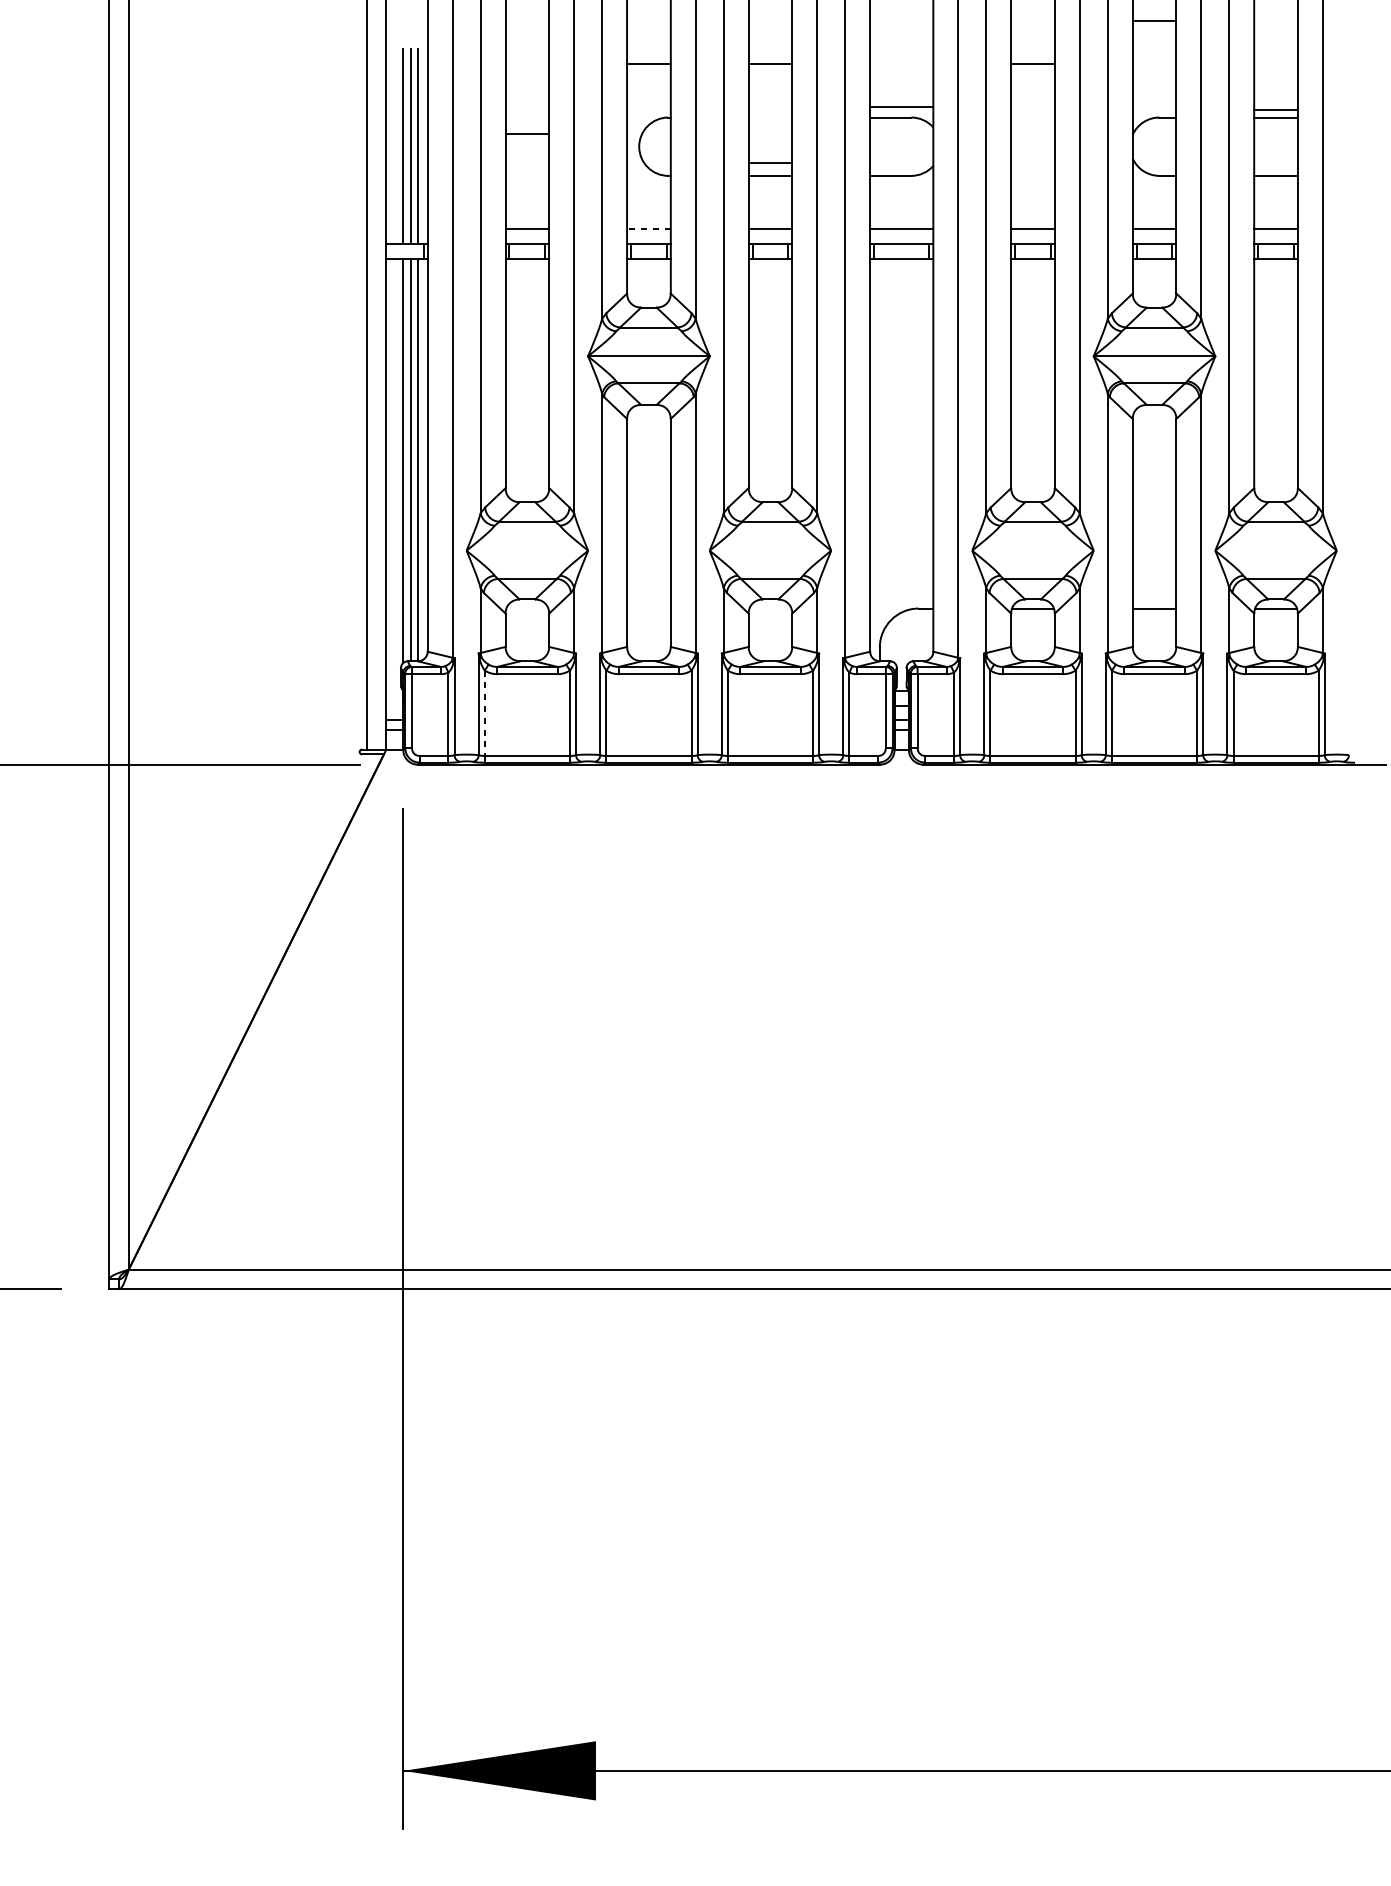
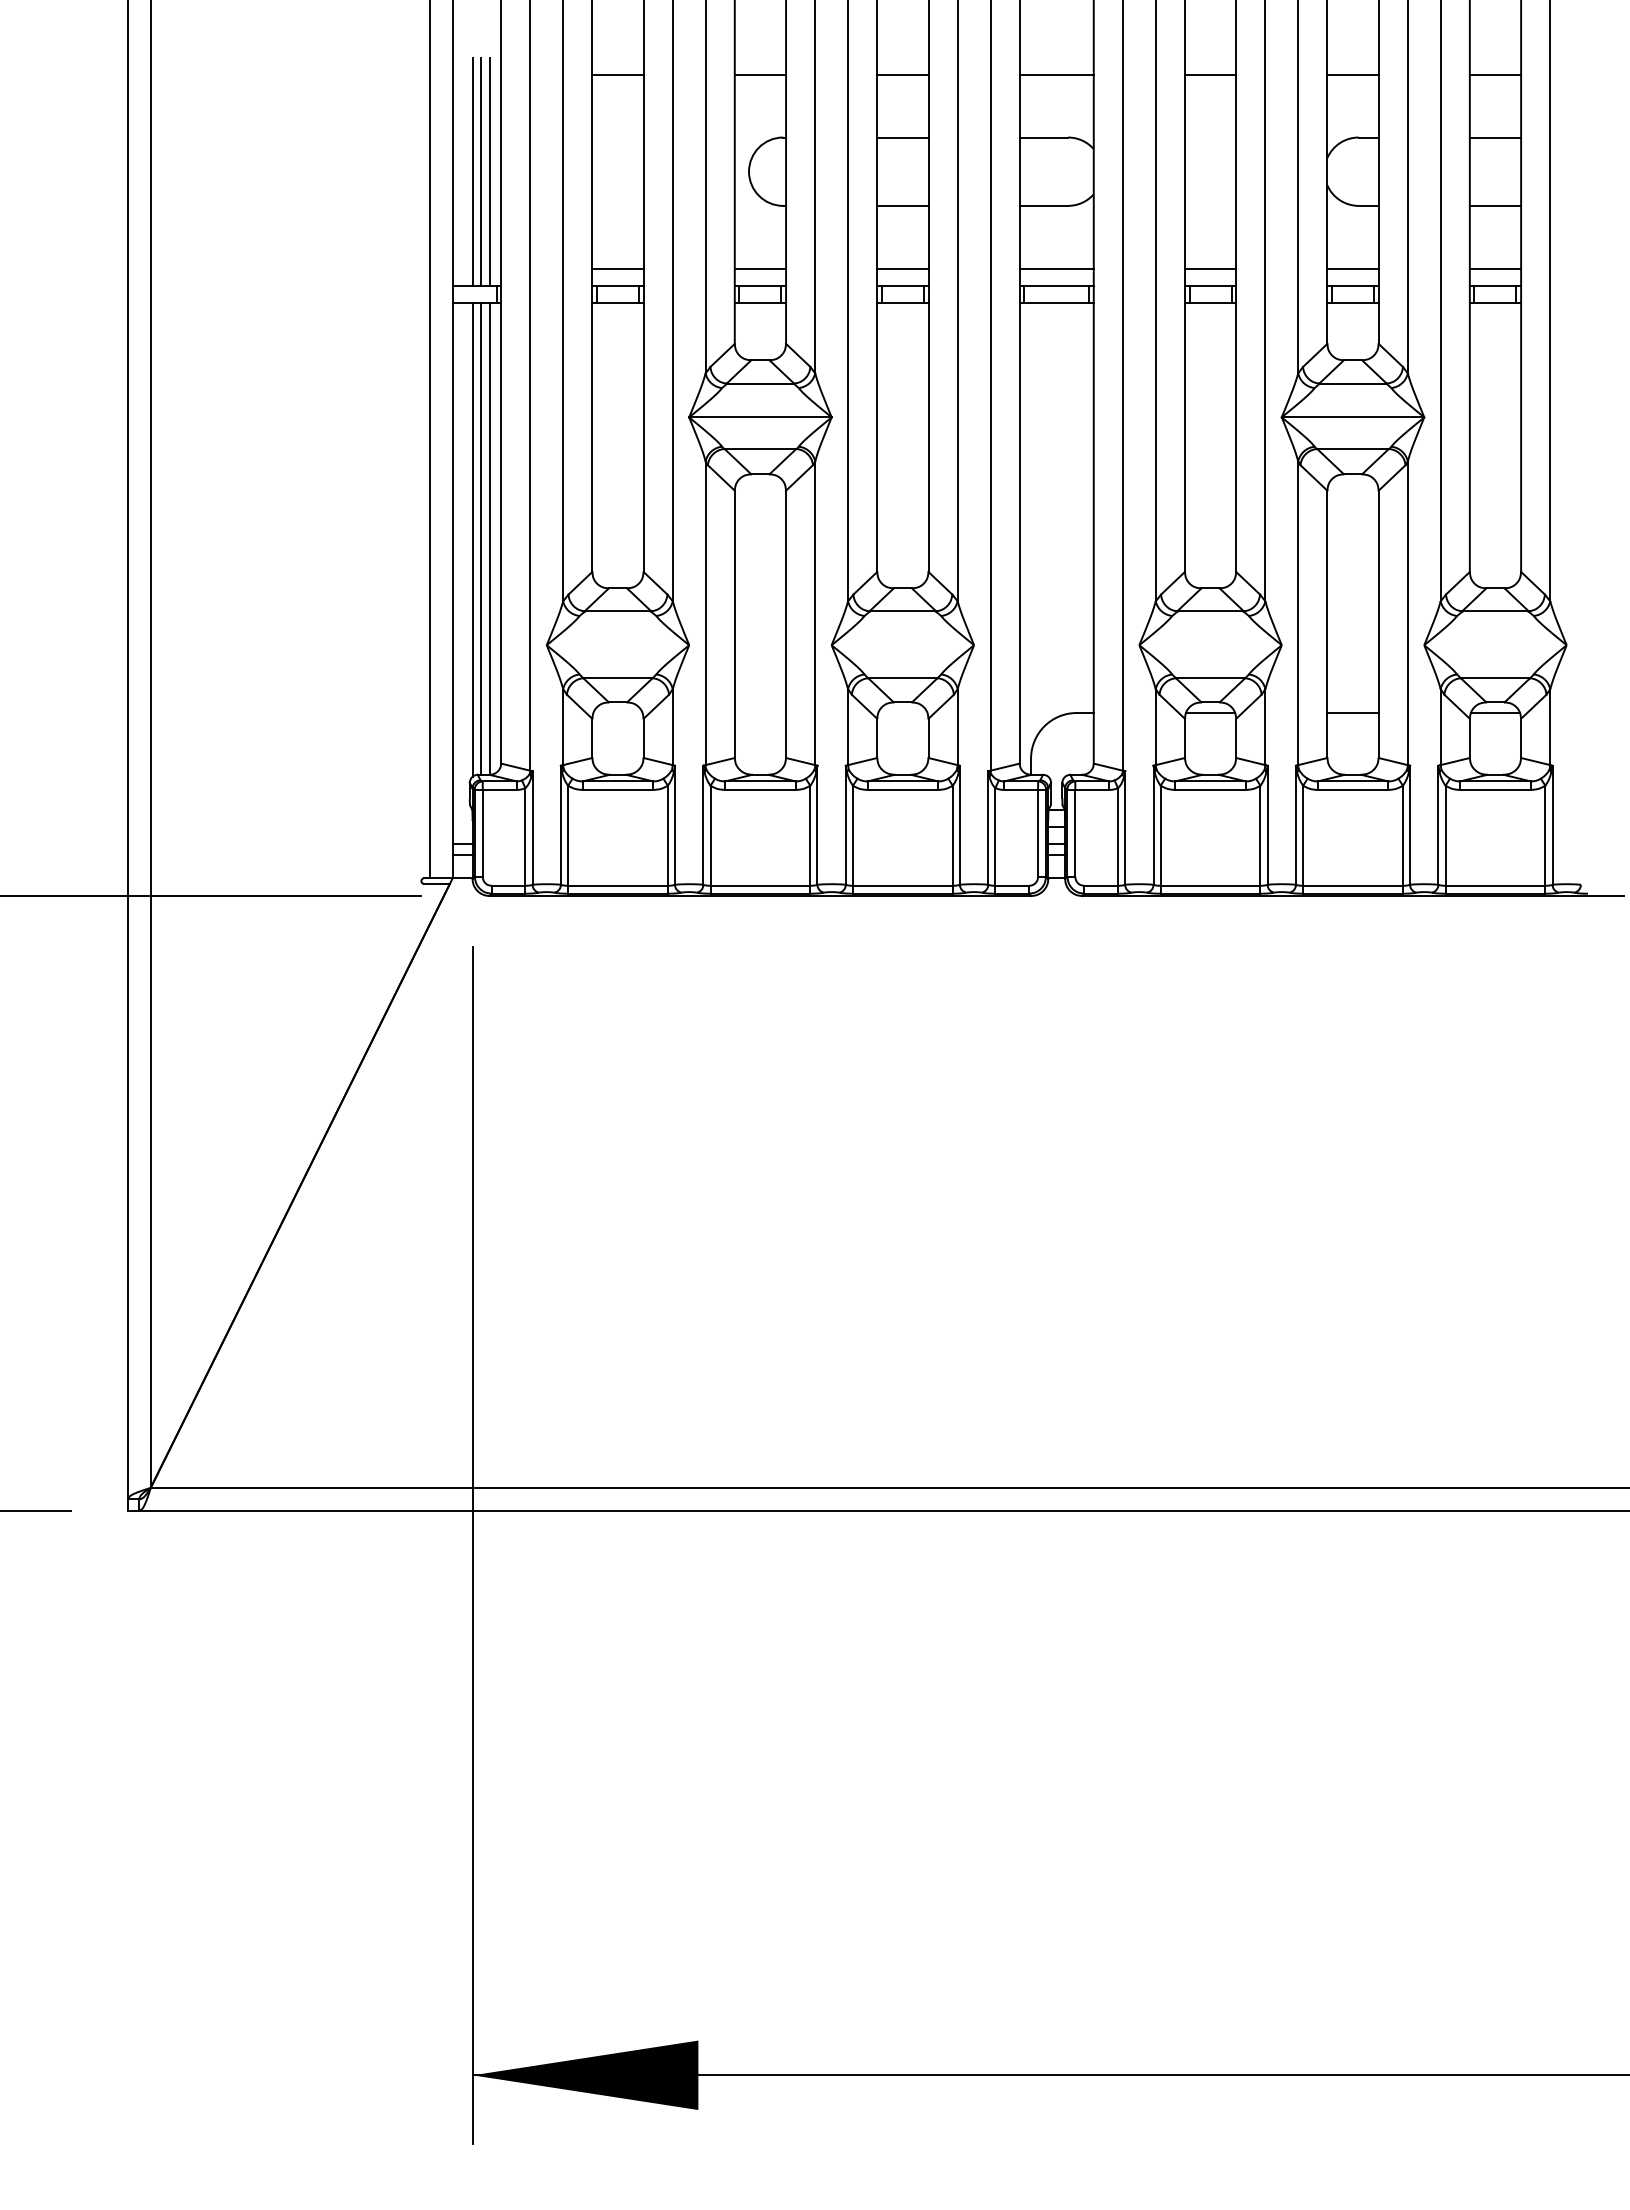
line: (1154, 20) -> (1352, 74), moved
line: (901, 106) -> (1056, 74), moved
line: (1276, 109) -> (1495, 74), moved
line: (526, 133) -> (617, 74), moved
line: (770, 162) -> (902, 137), moved
line: (649, 229) -> (760, 268), dashed -> solid
line: (485, 713) -> (568, 836), dashed -> solid

